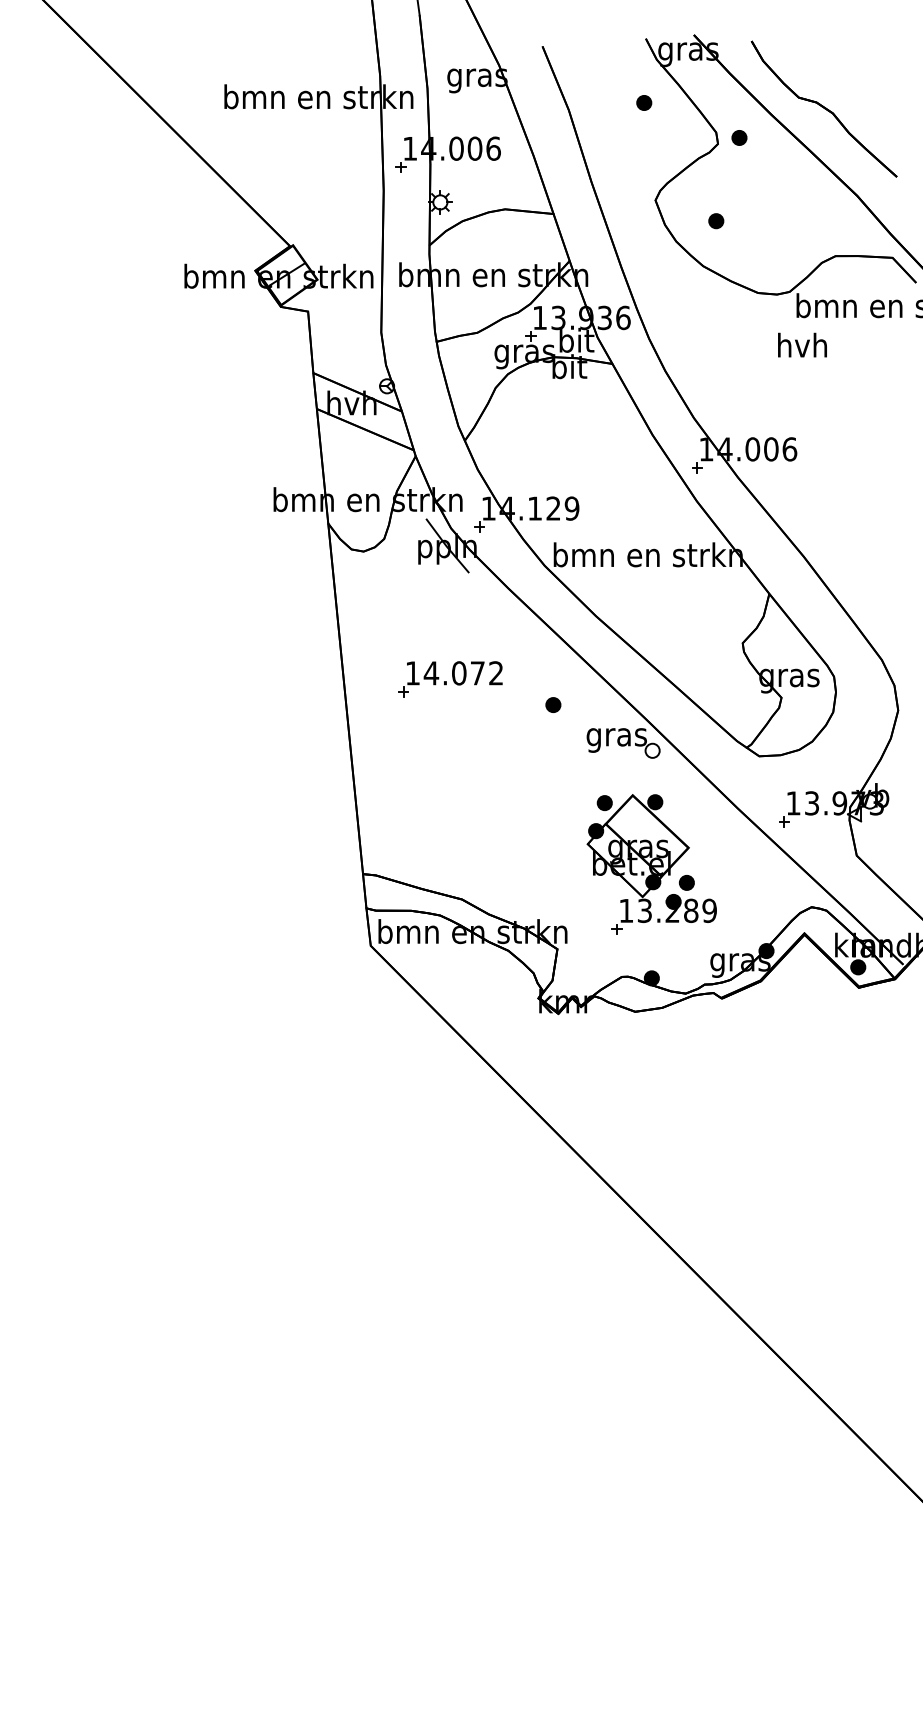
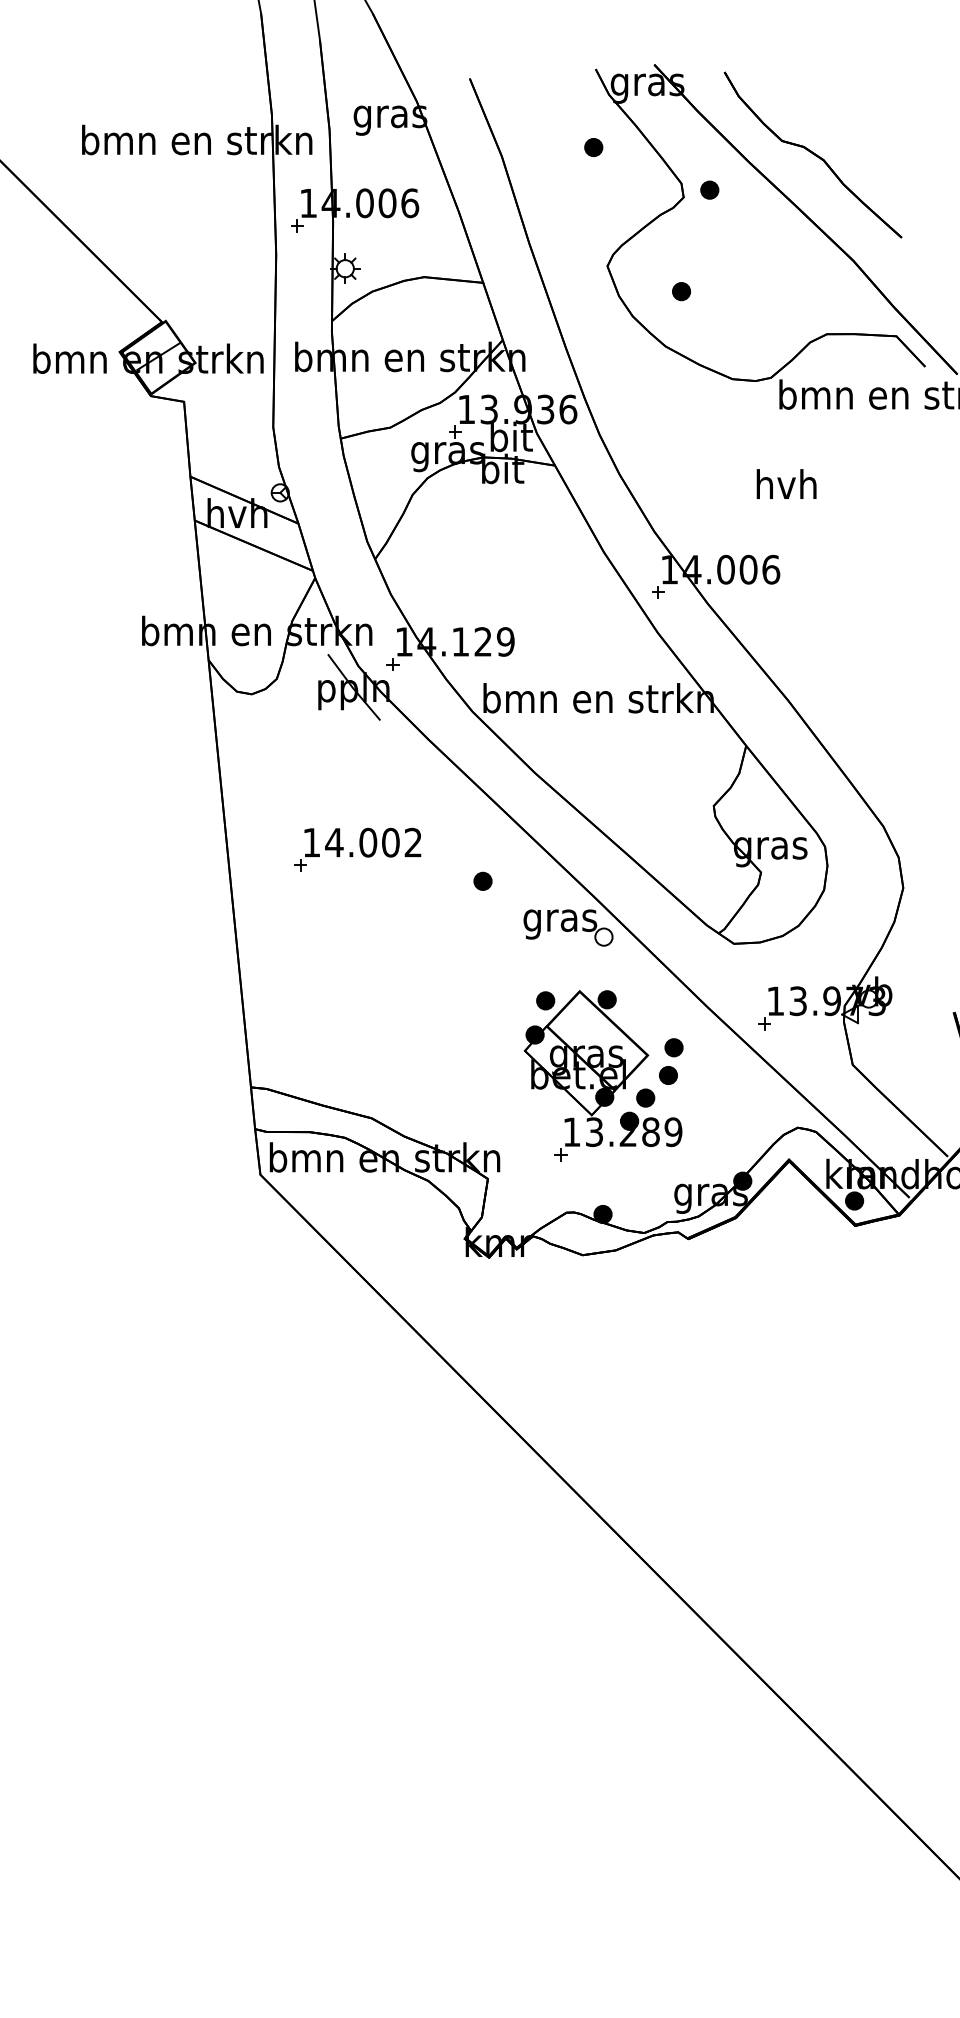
text: (802, 344) -> (786, 483), moved
text: (477, 673) -> (390, 842), 14.072 -> 14.002
part: (707, 852) -> (670, 1061), added

